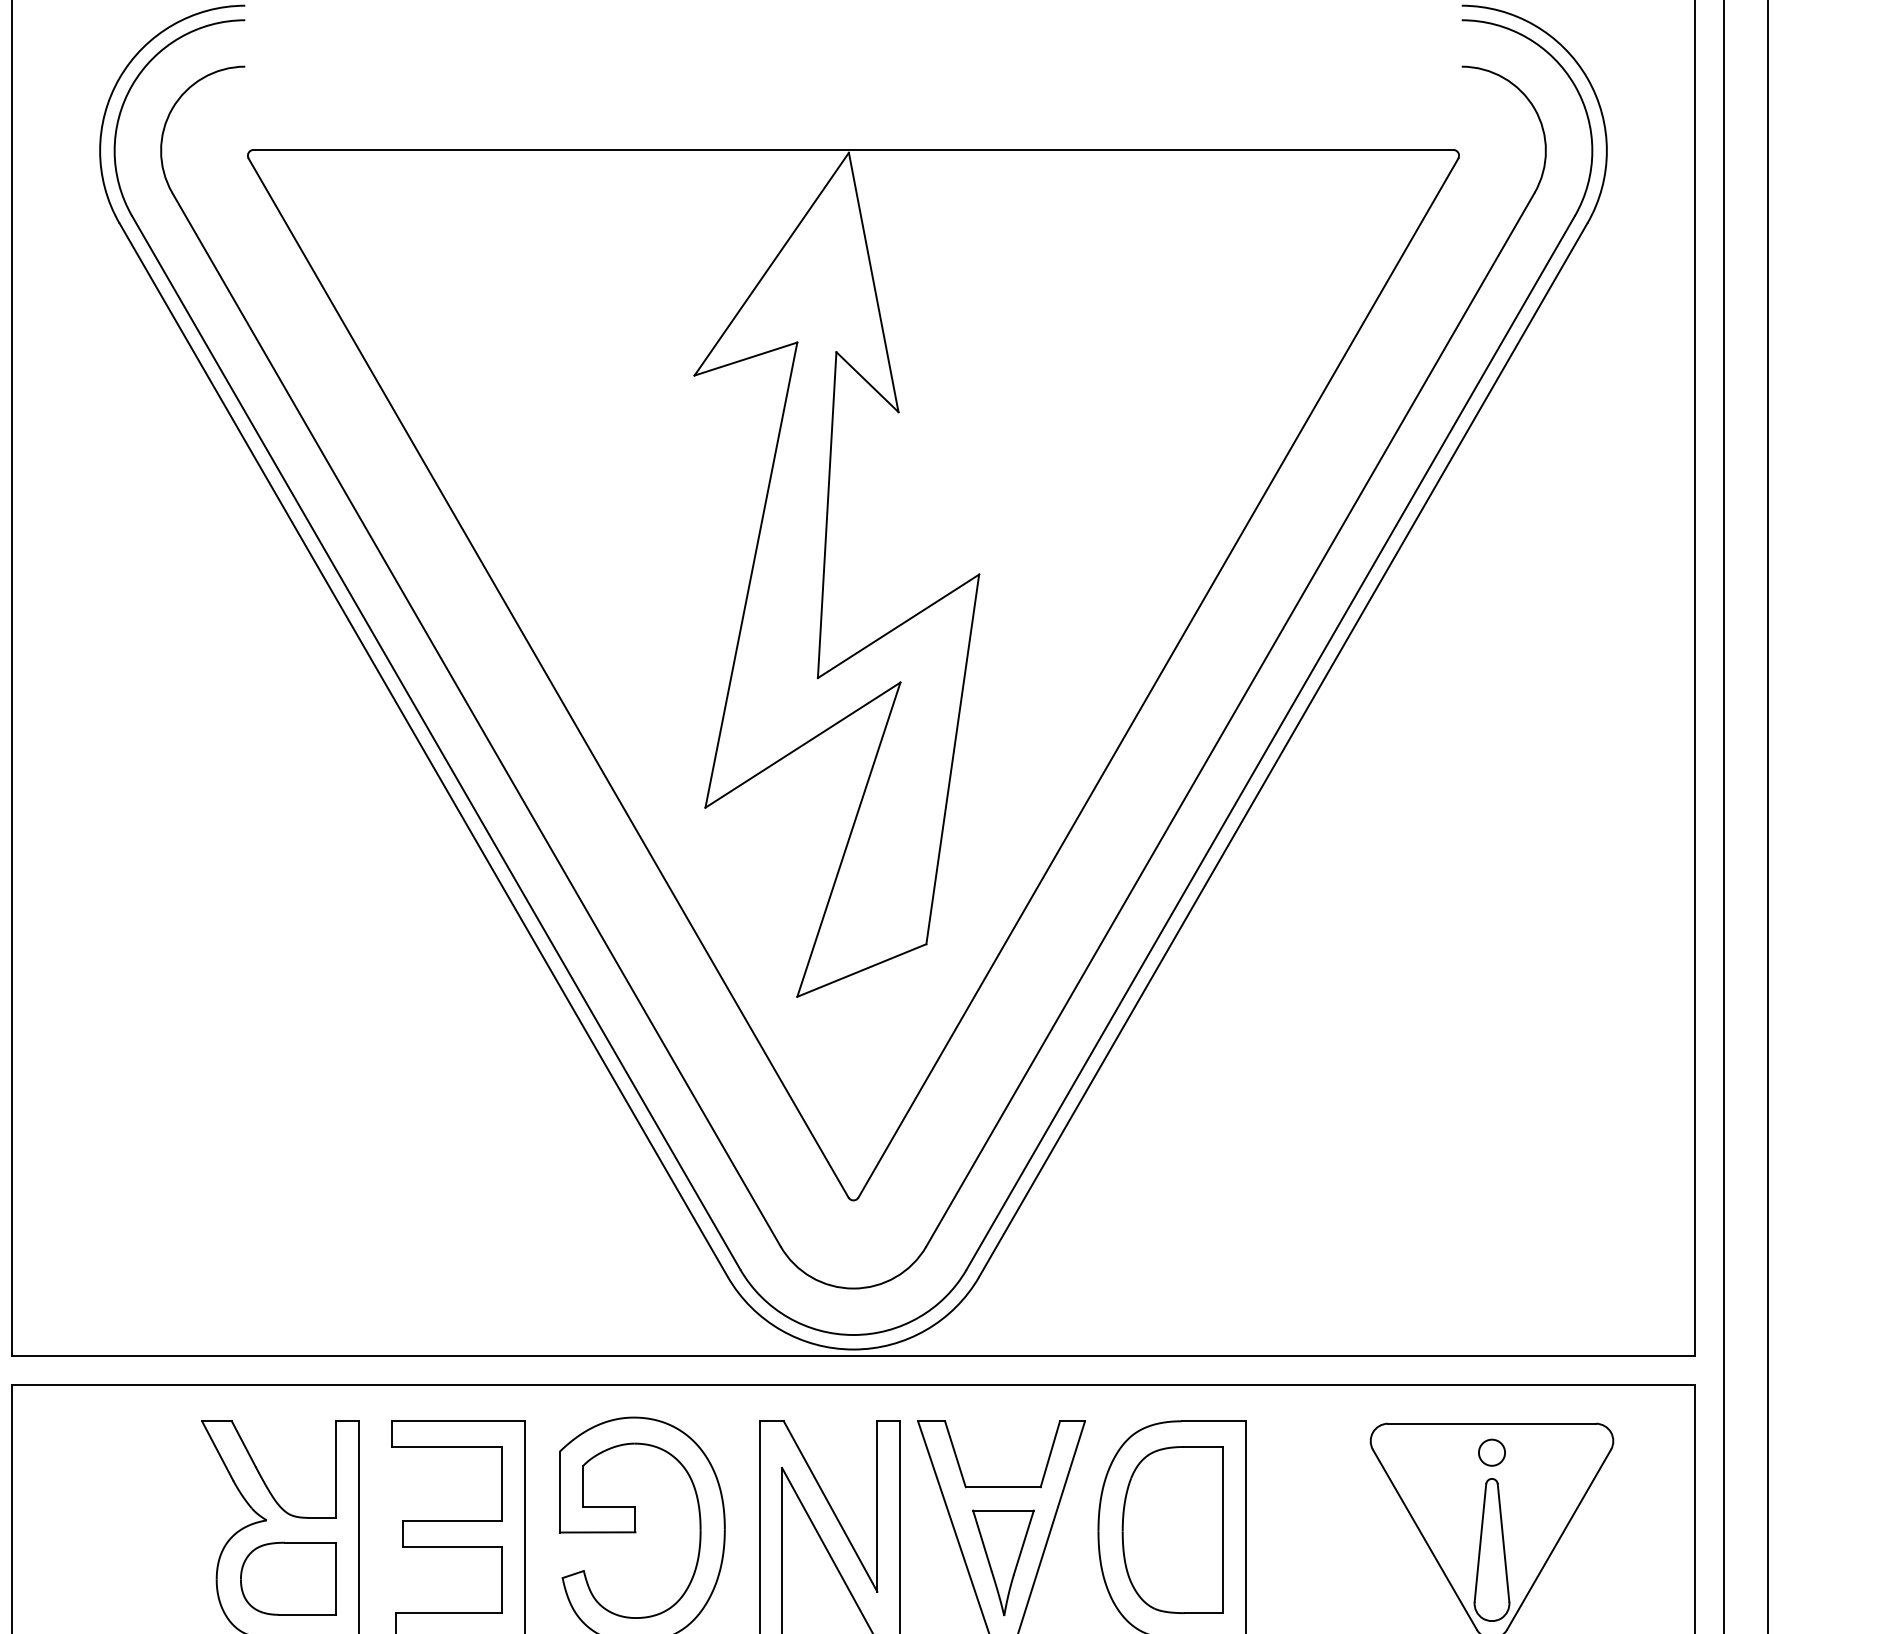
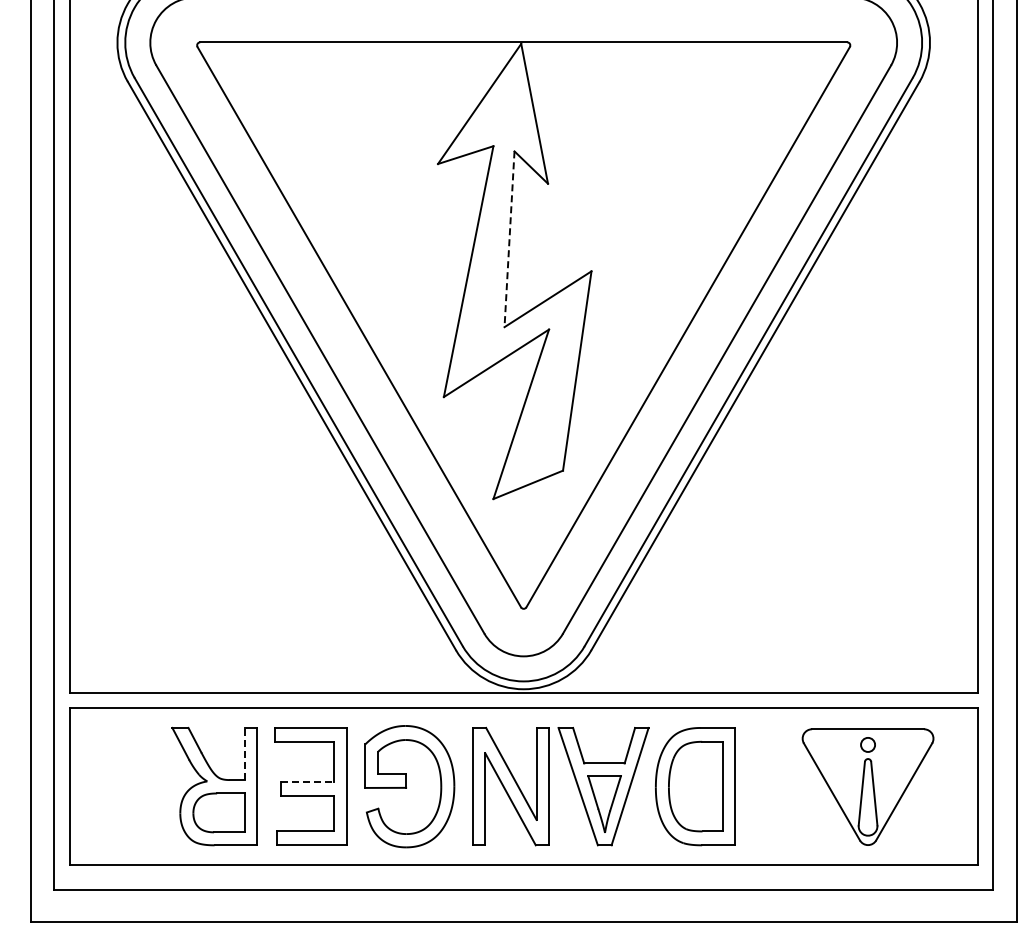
line: (827, 515) -> (509, 239), solid -> dashed
line: (335, 1468) -> (244, 753), solid -> dashed
line: (452, 1520) -> (307, 781), solid -> dashed

